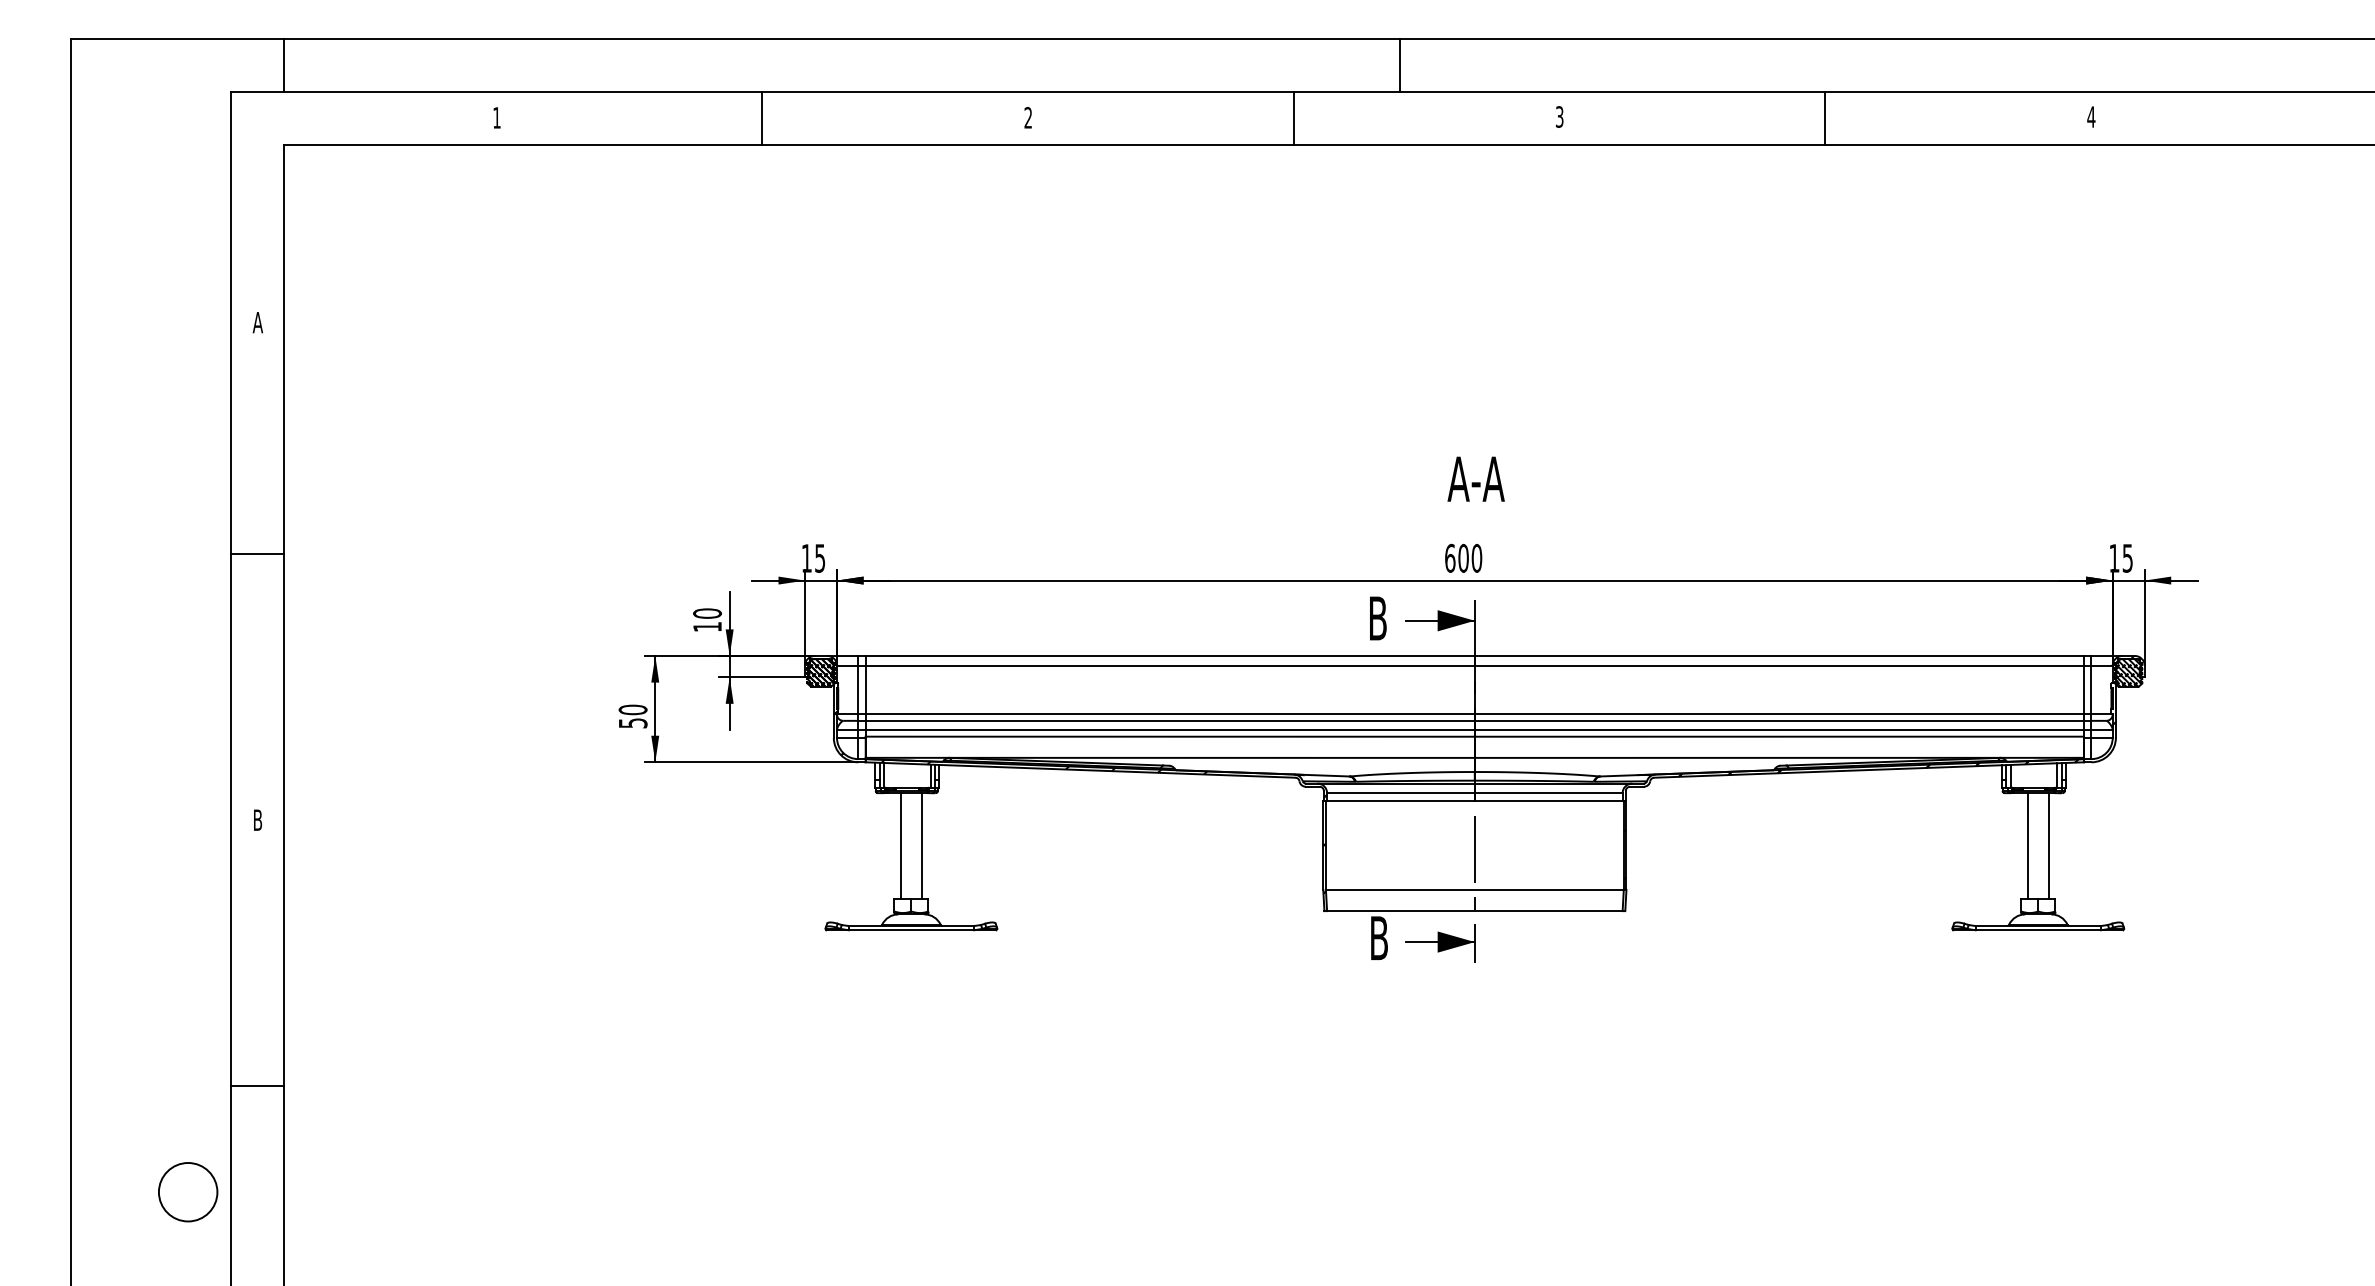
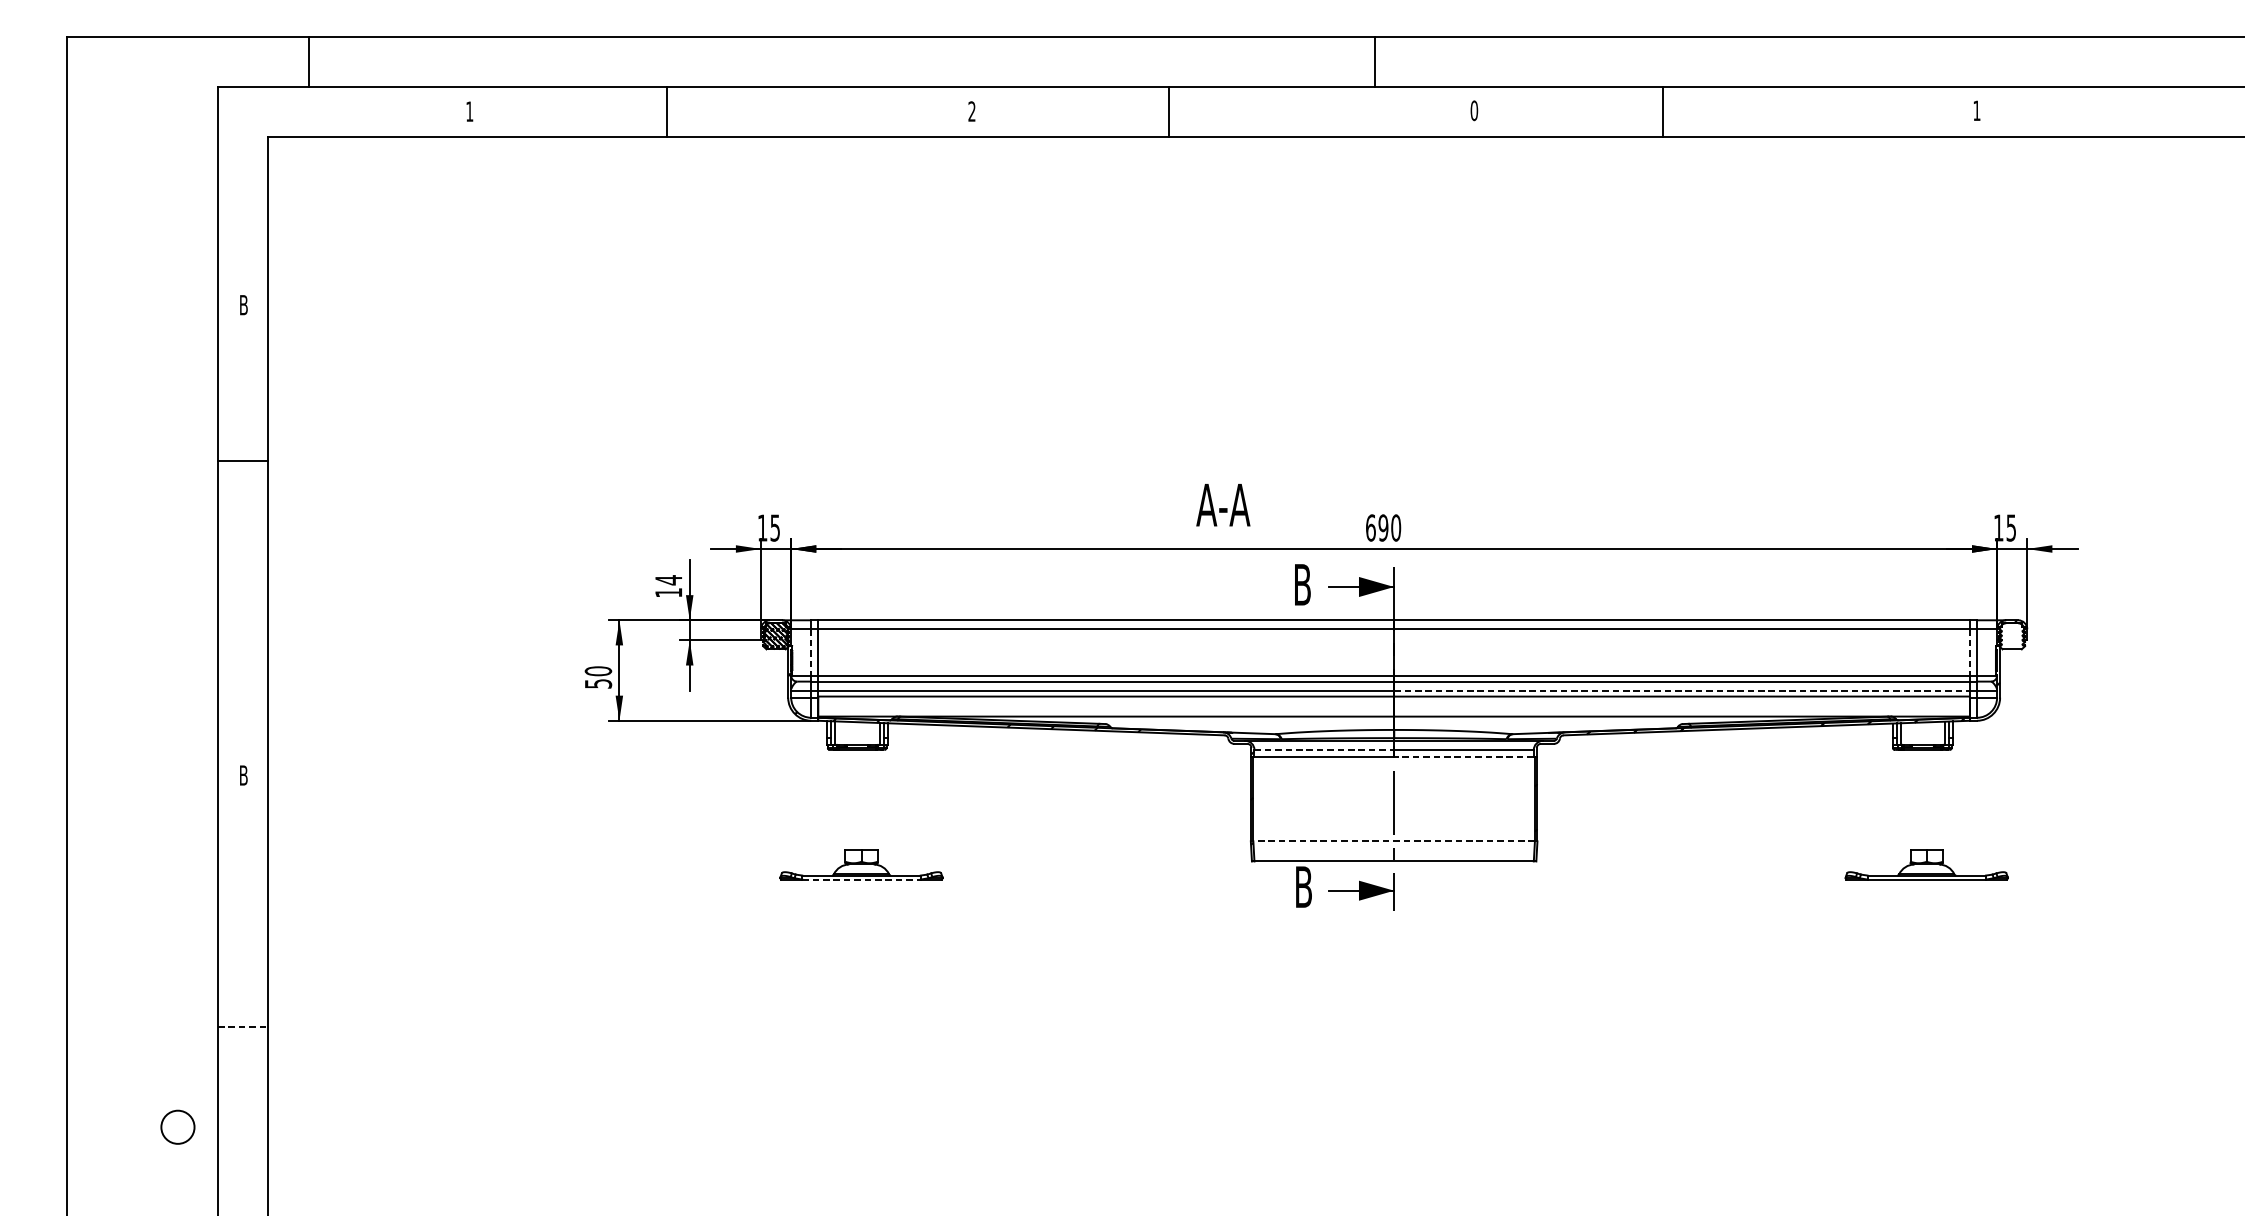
line: (283, 64) -> (308, 61), moved
line: (1400, 64) -> (1374, 61), moved
text: (1559, 116) -> (1474, 110), 3 -> 0
text: (2091, 116) -> (1977, 110), 4 -> 1
line: (762, 118) -> (666, 112), moved
line: (1293, 118) -> (1168, 112), moved
line: (1825, 118) -> (1663, 112), moved
text: (257, 322) -> (243, 305), A -> B
text: (1475, 478) -> (1222, 504), moved
line: (256, 554) -> (242, 461), moved
text: (1463, 558) -> (1383, 528), 600 -> 690
text: (707, 613) -> (668, 580), 10 -> 14
hatch: (2128, 672) -> (2012, 635), removed
line: (858, 690) -> (811, 652), solid -> dashed
line: (2084, 690) -> (1970, 652), solid -> dashed
line: (1779, 730) -> (1682, 690), solid -> dashed
line: (1400, 793) -> (1323, 750), solid -> dashed
line: (1548, 800) -> (1463, 756), solid -> dashed
line: (900, 846) -> (851, 800), removed
line: (922, 846) -> (871, 800), removed
line: (2027, 846) -> (1916, 800), removed
line: (2048, 846) -> (1936, 800), removed
line: (1474, 889) -> (1393, 841), solid -> dashed
line: (911, 930) -> (861, 879), solid -> dashed
line: (257, 1085) -> (243, 1026), solid -> dashed
circle: (188, 1192) -> (178, 1127), size x0.6

